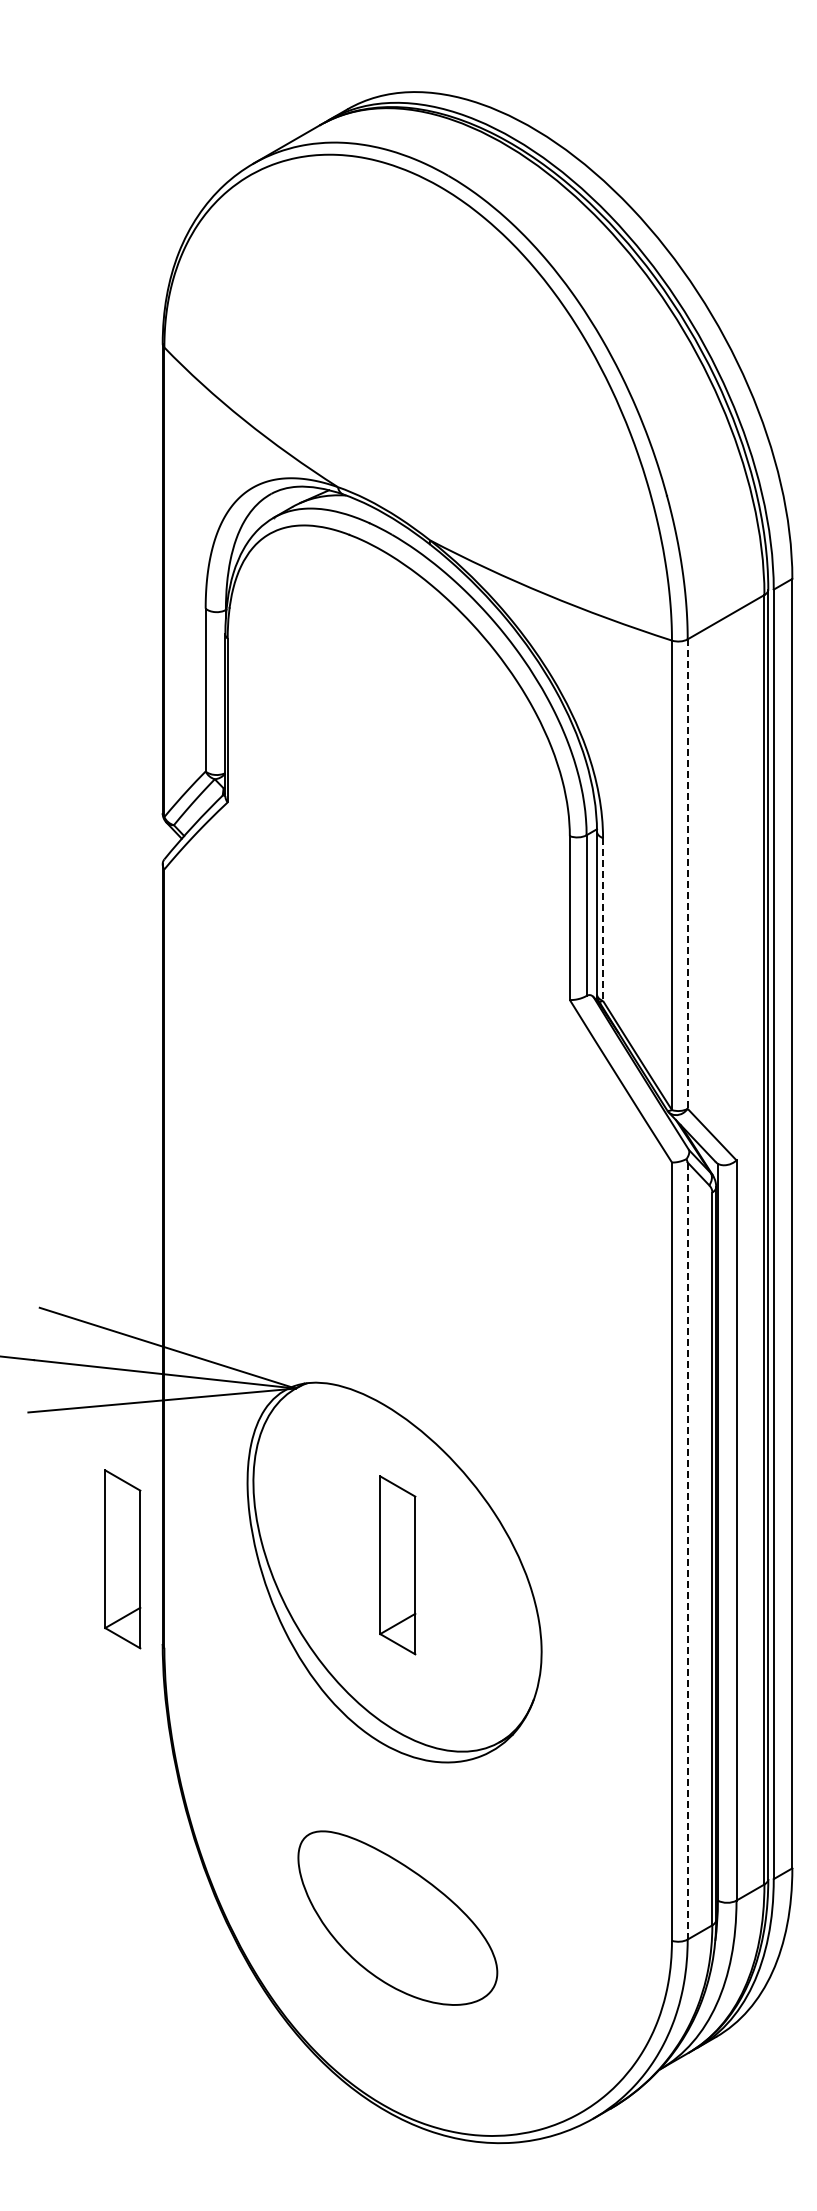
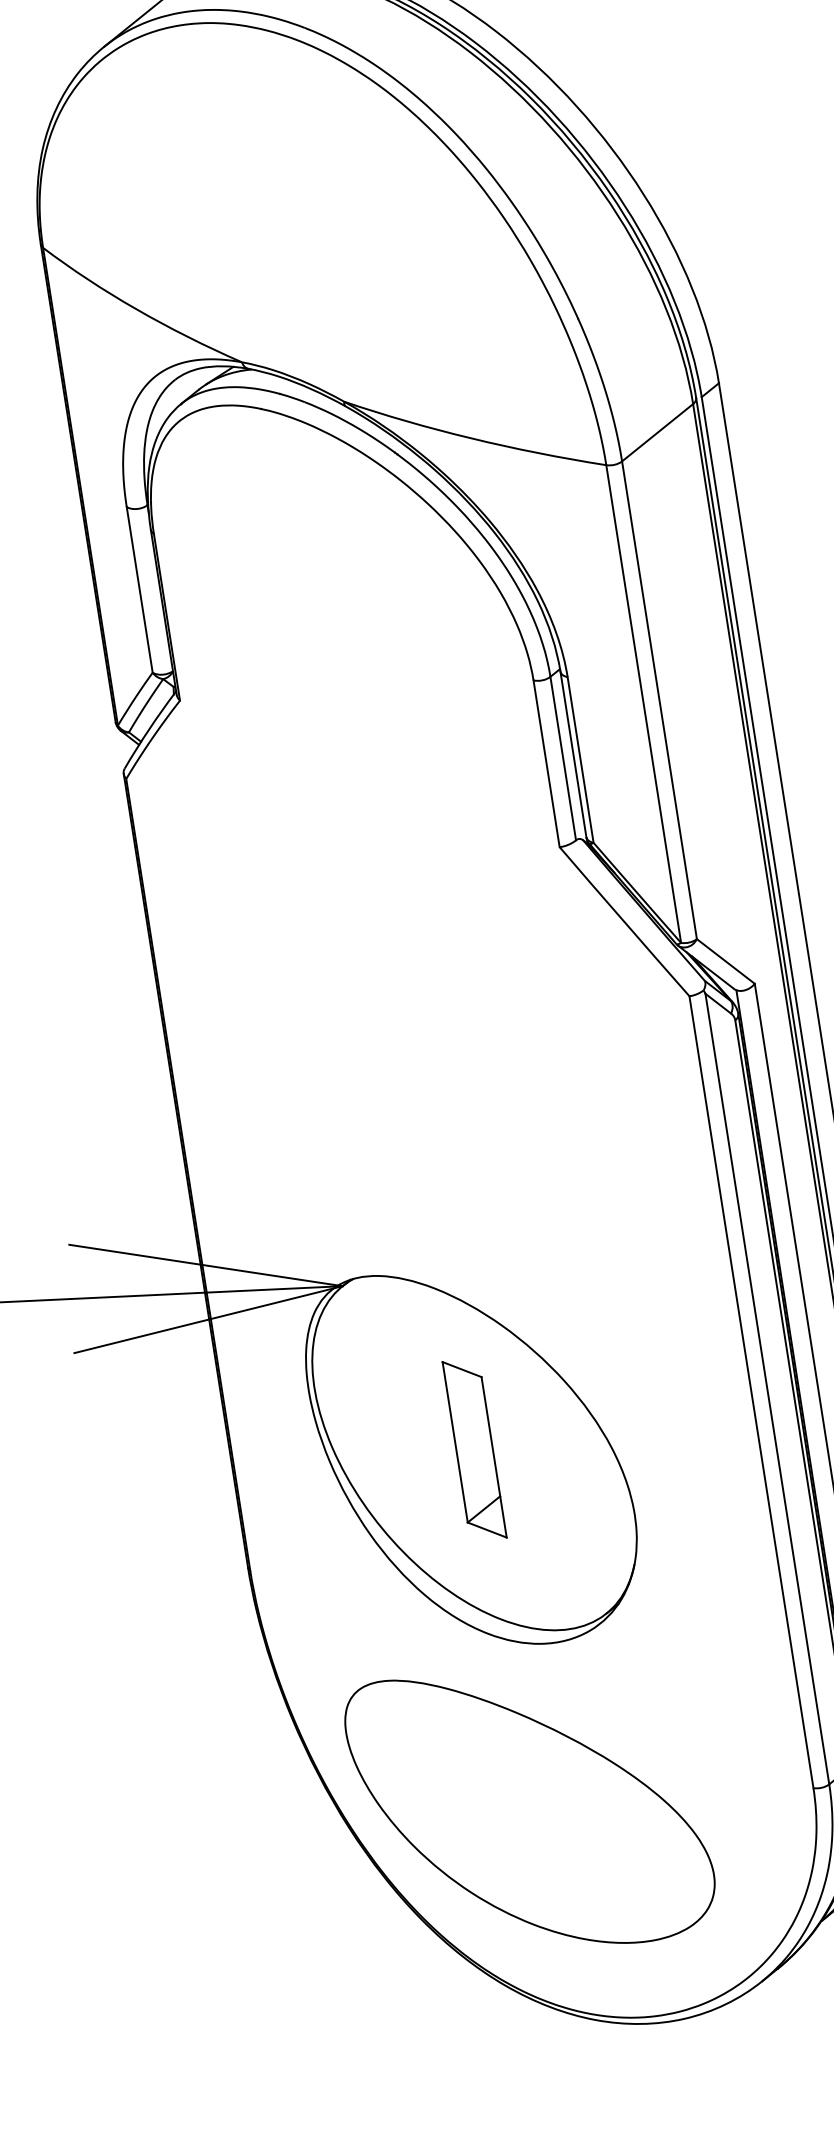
line: (687, 874) -> (659, 700), dashed -> solid
line: (603, 920) -> (581, 760), dashed -> solid
line: (687, 1551) -> (767, 1389), dashed -> solid
part: (122, 1559) -> (193, 1487), removed
part: (397, 1917) -> (530, 1808), size x1.67

